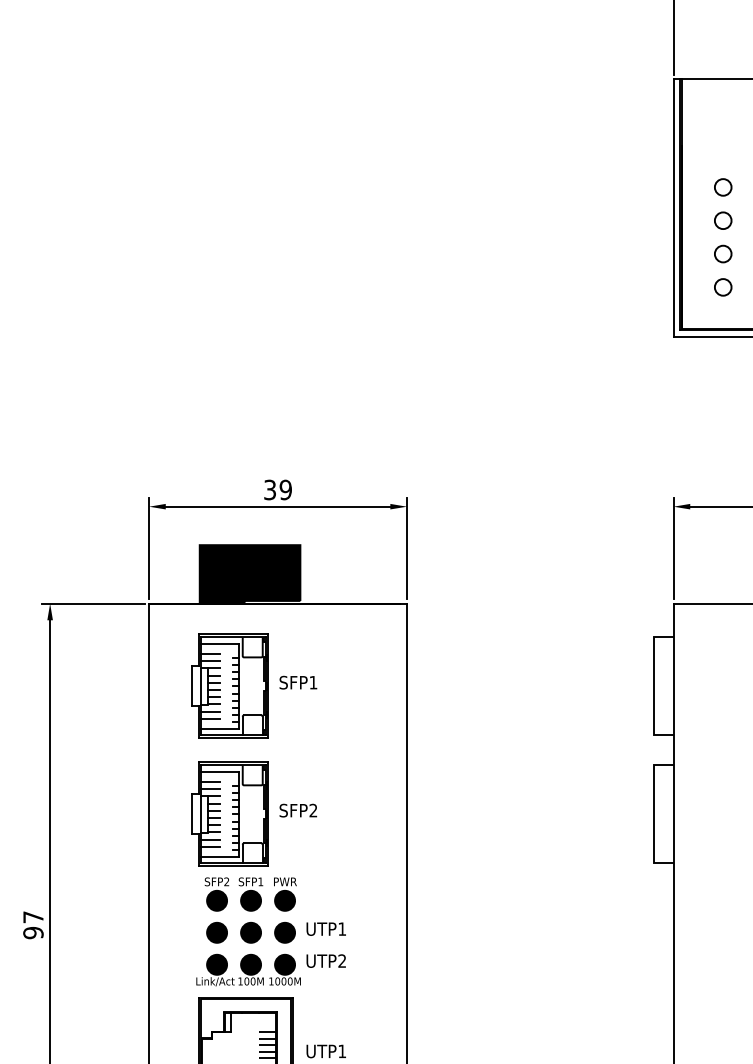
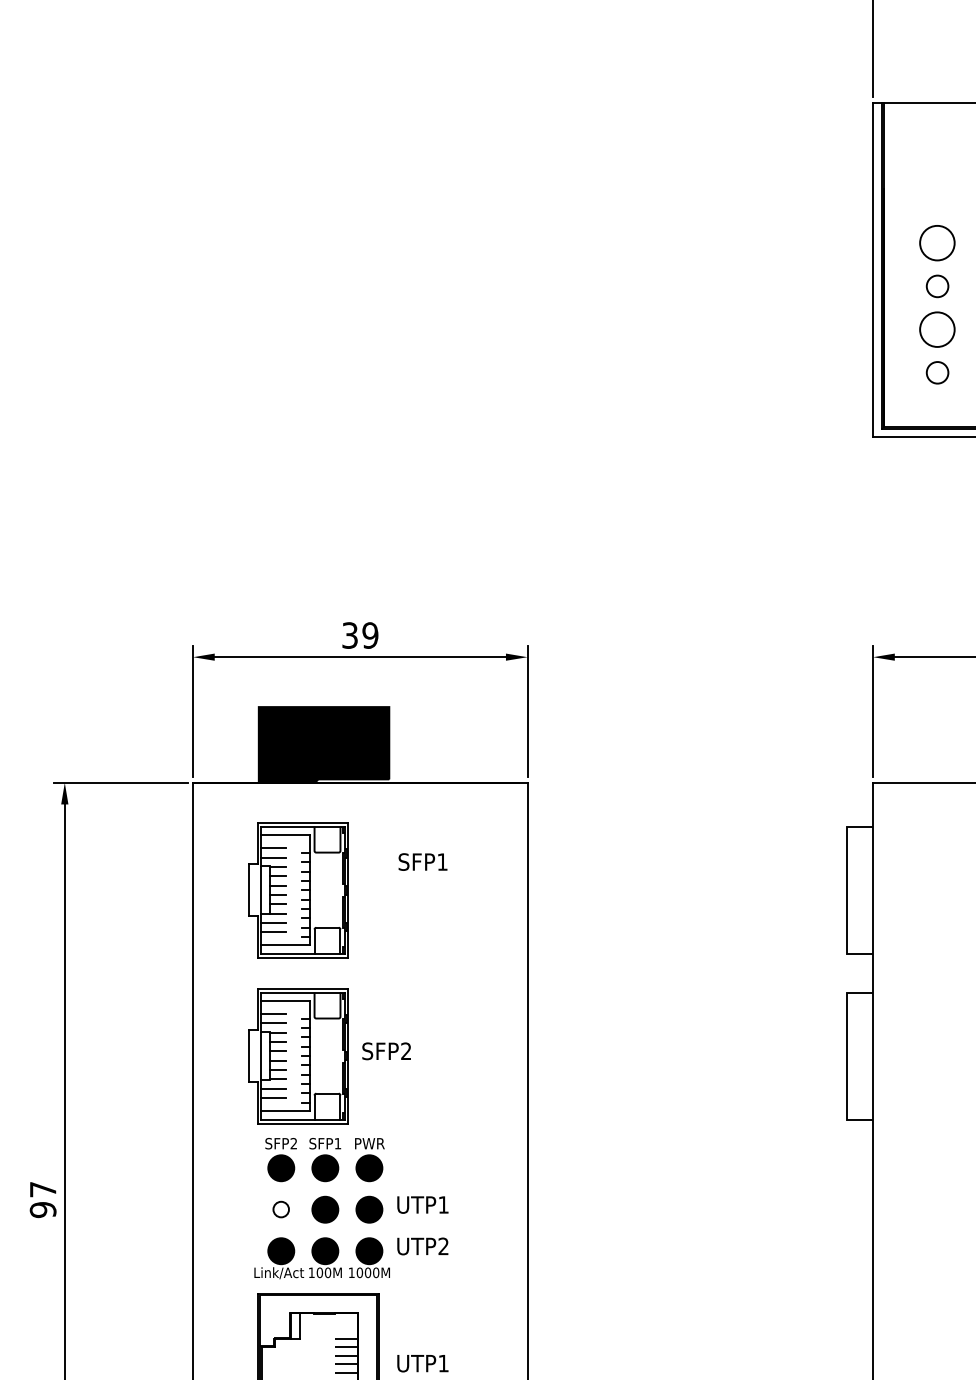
circle: (723, 187) -> (937, 243), size x1.6
circle: (723, 253) -> (937, 328), size x1.6
text: (298, 682) -> (423, 861), moved
part: (216, 932) -> (280, 1209), size x0.6

